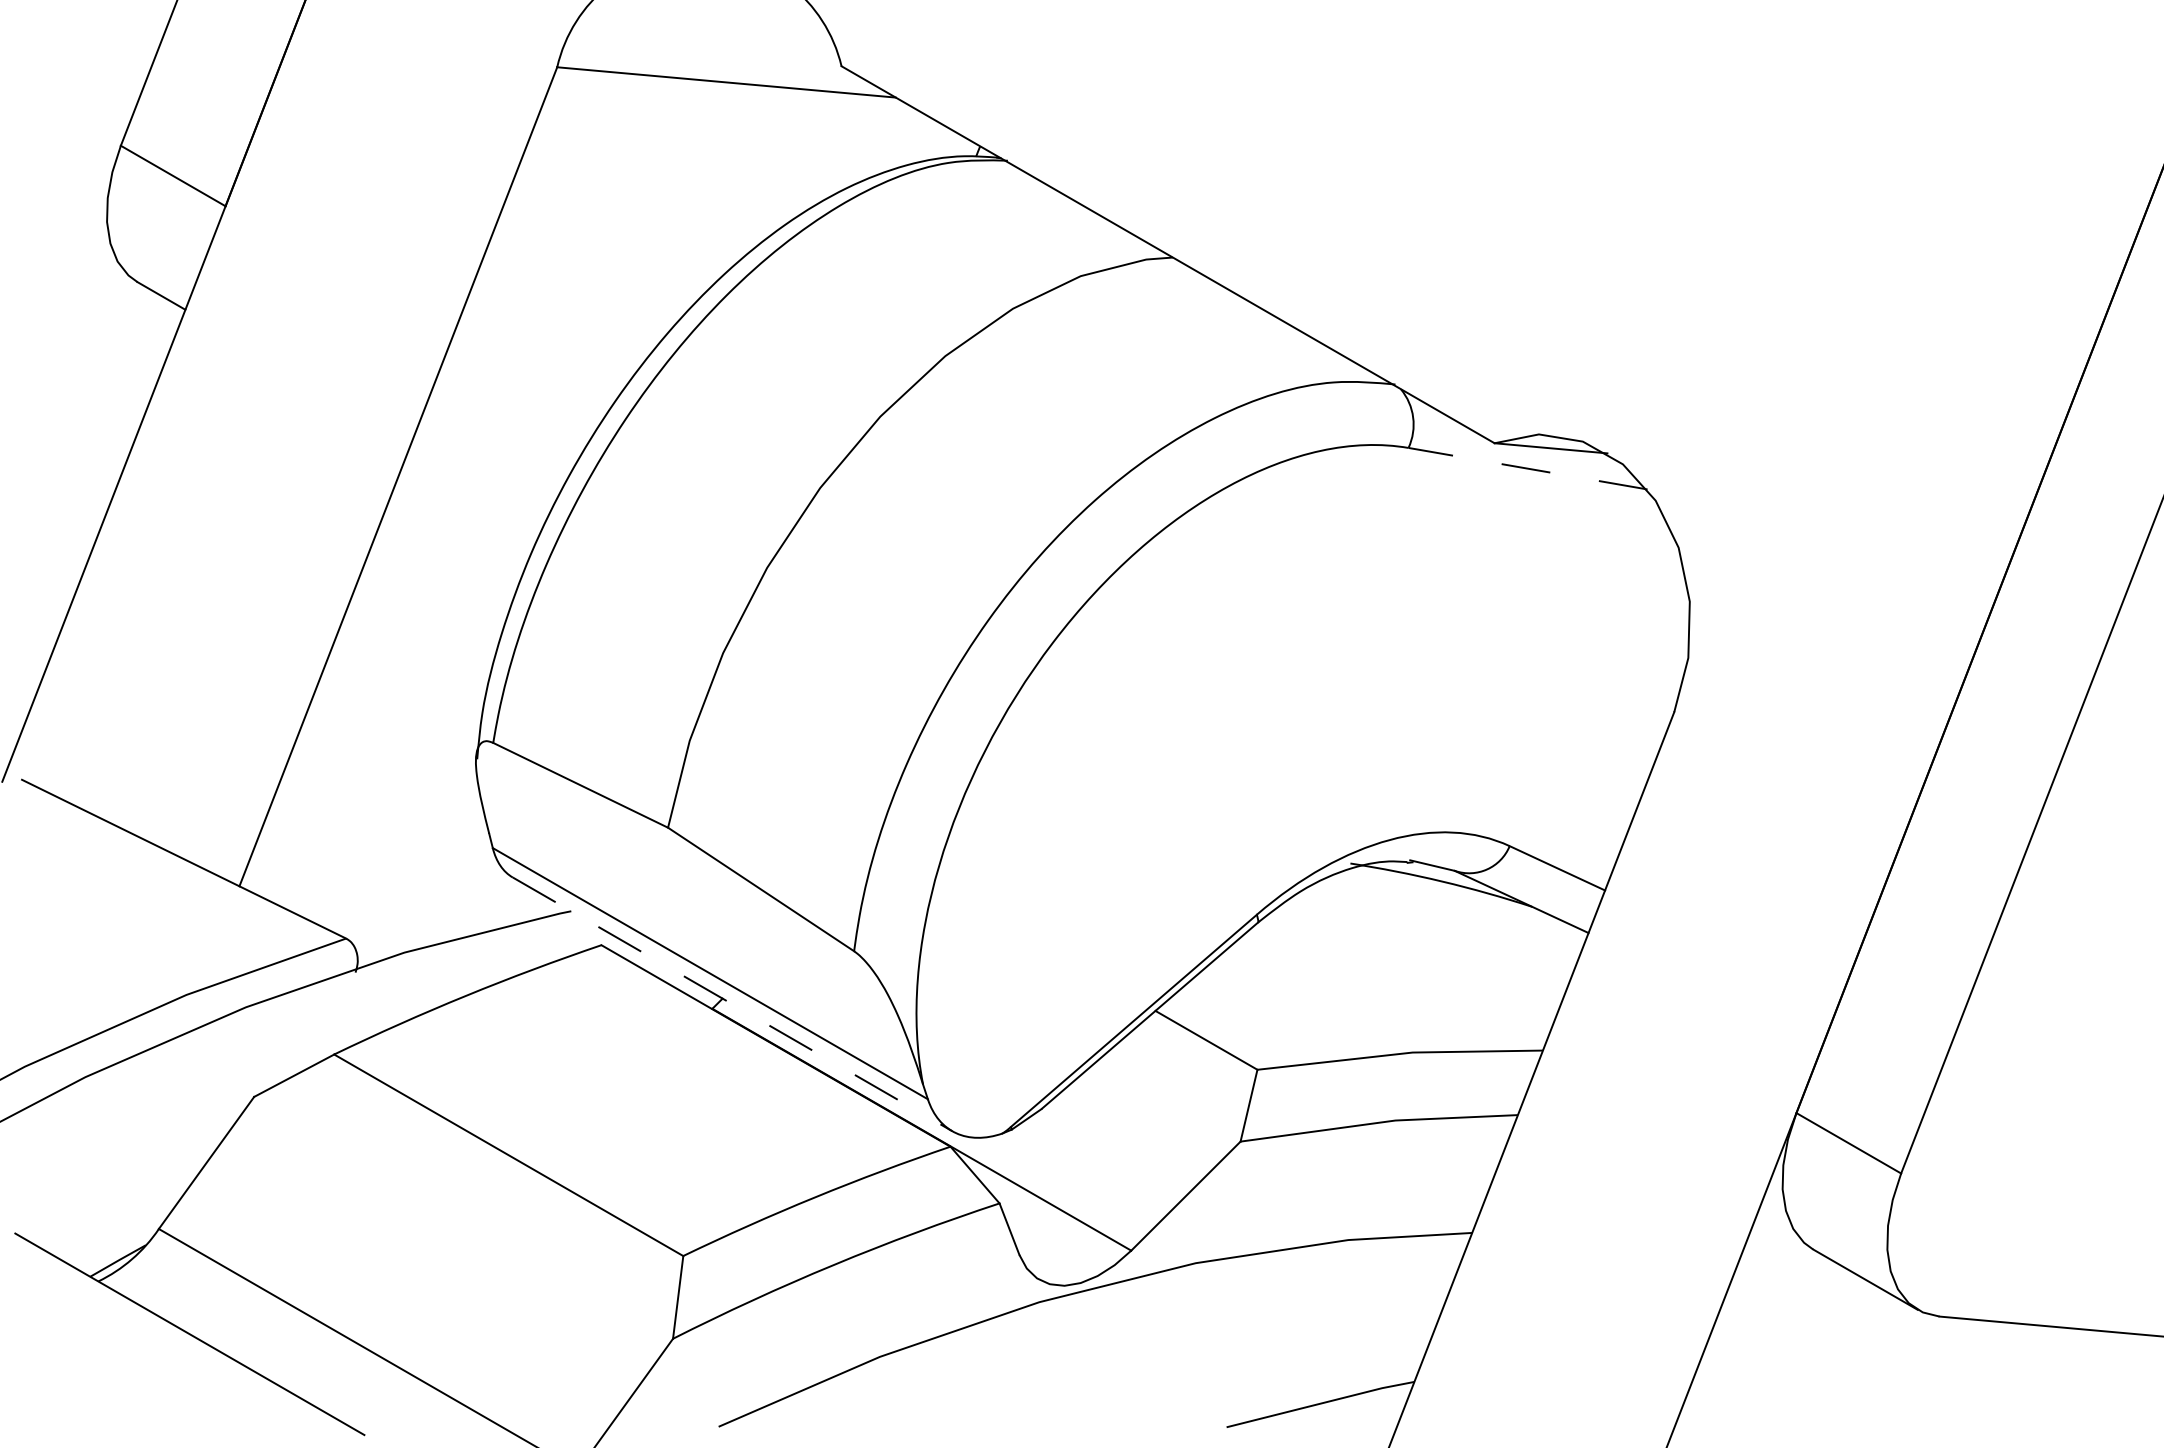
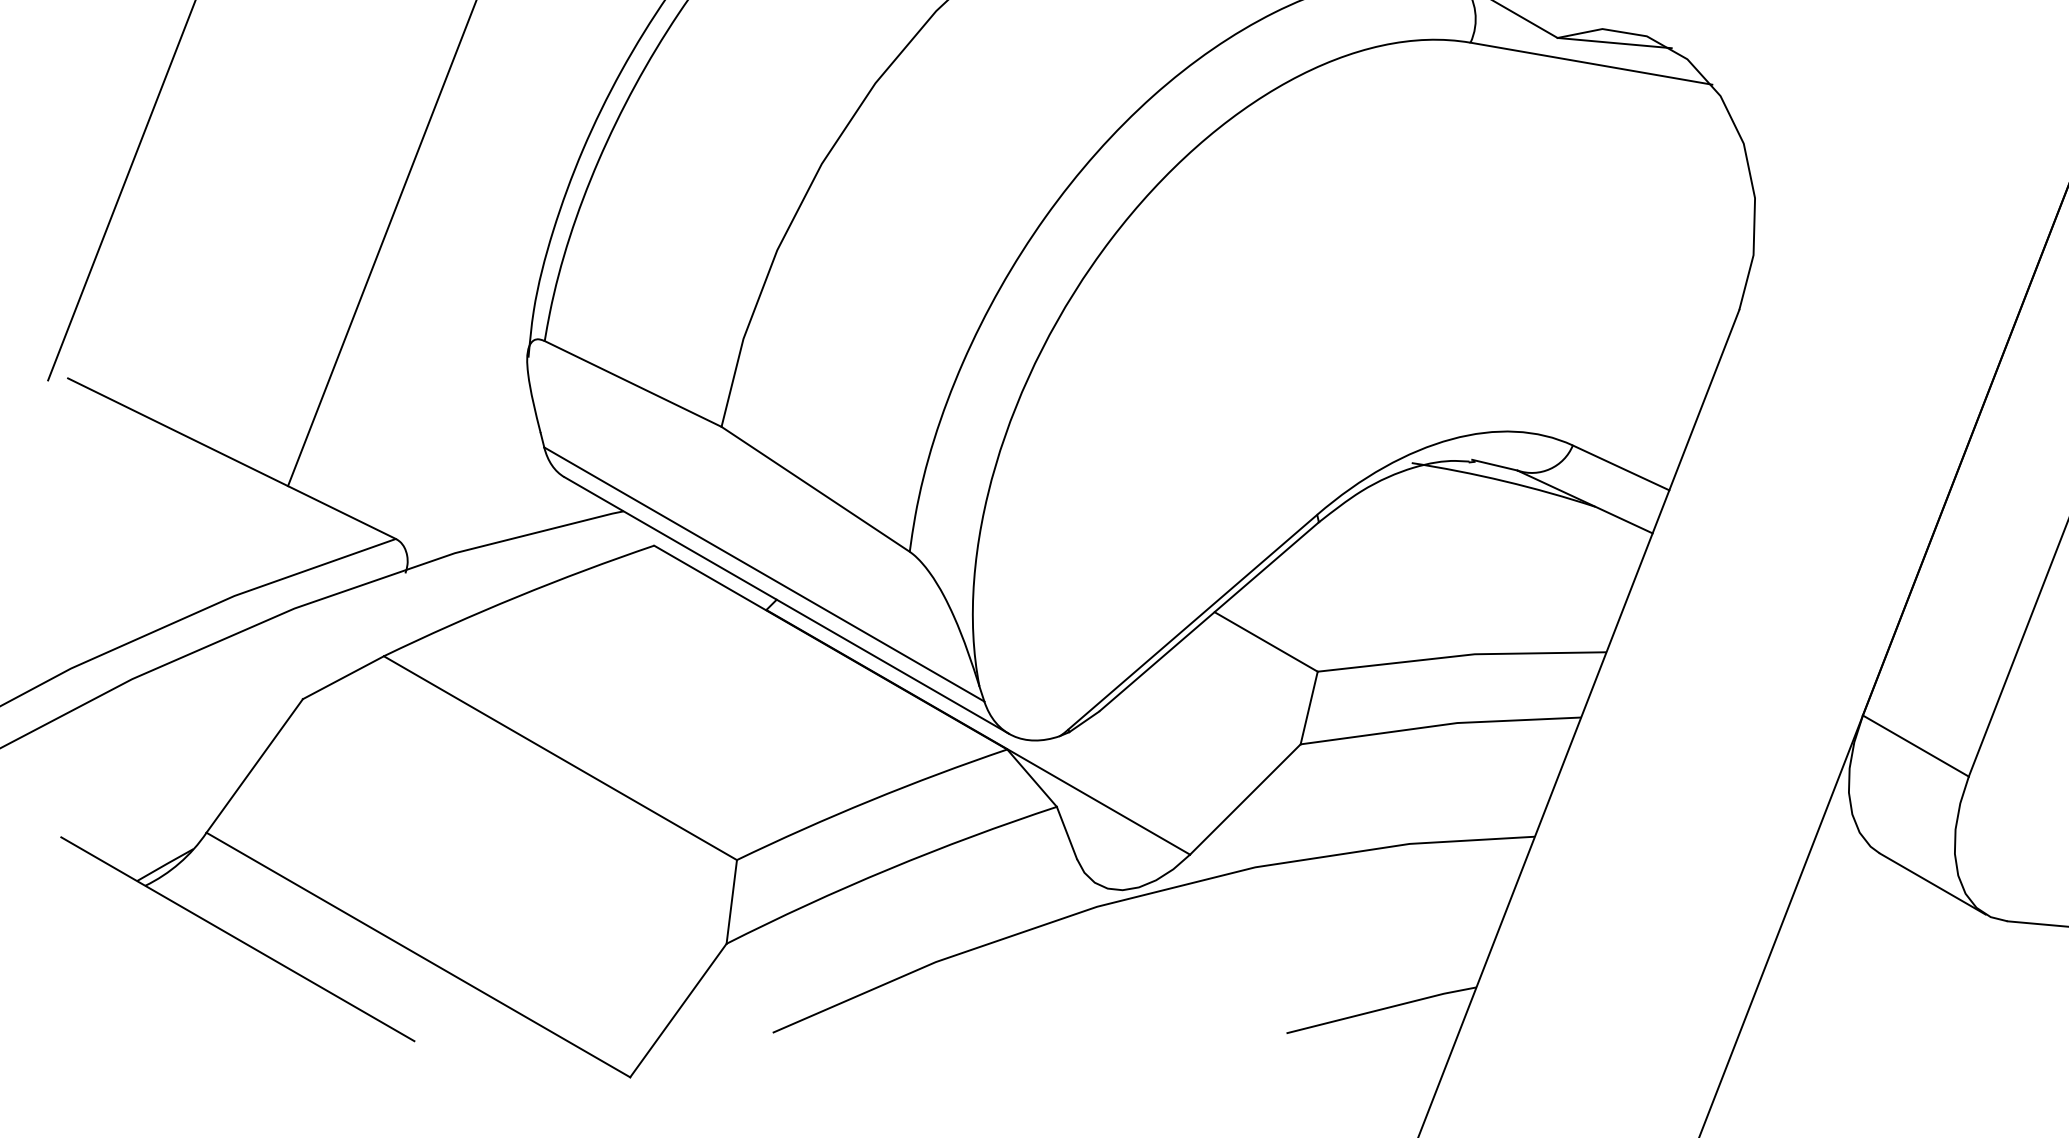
line: (1527, 468) -> (1590, 63), dashed -> solid
line: (732, 1004) -> (786, 605), dashed -> solid

